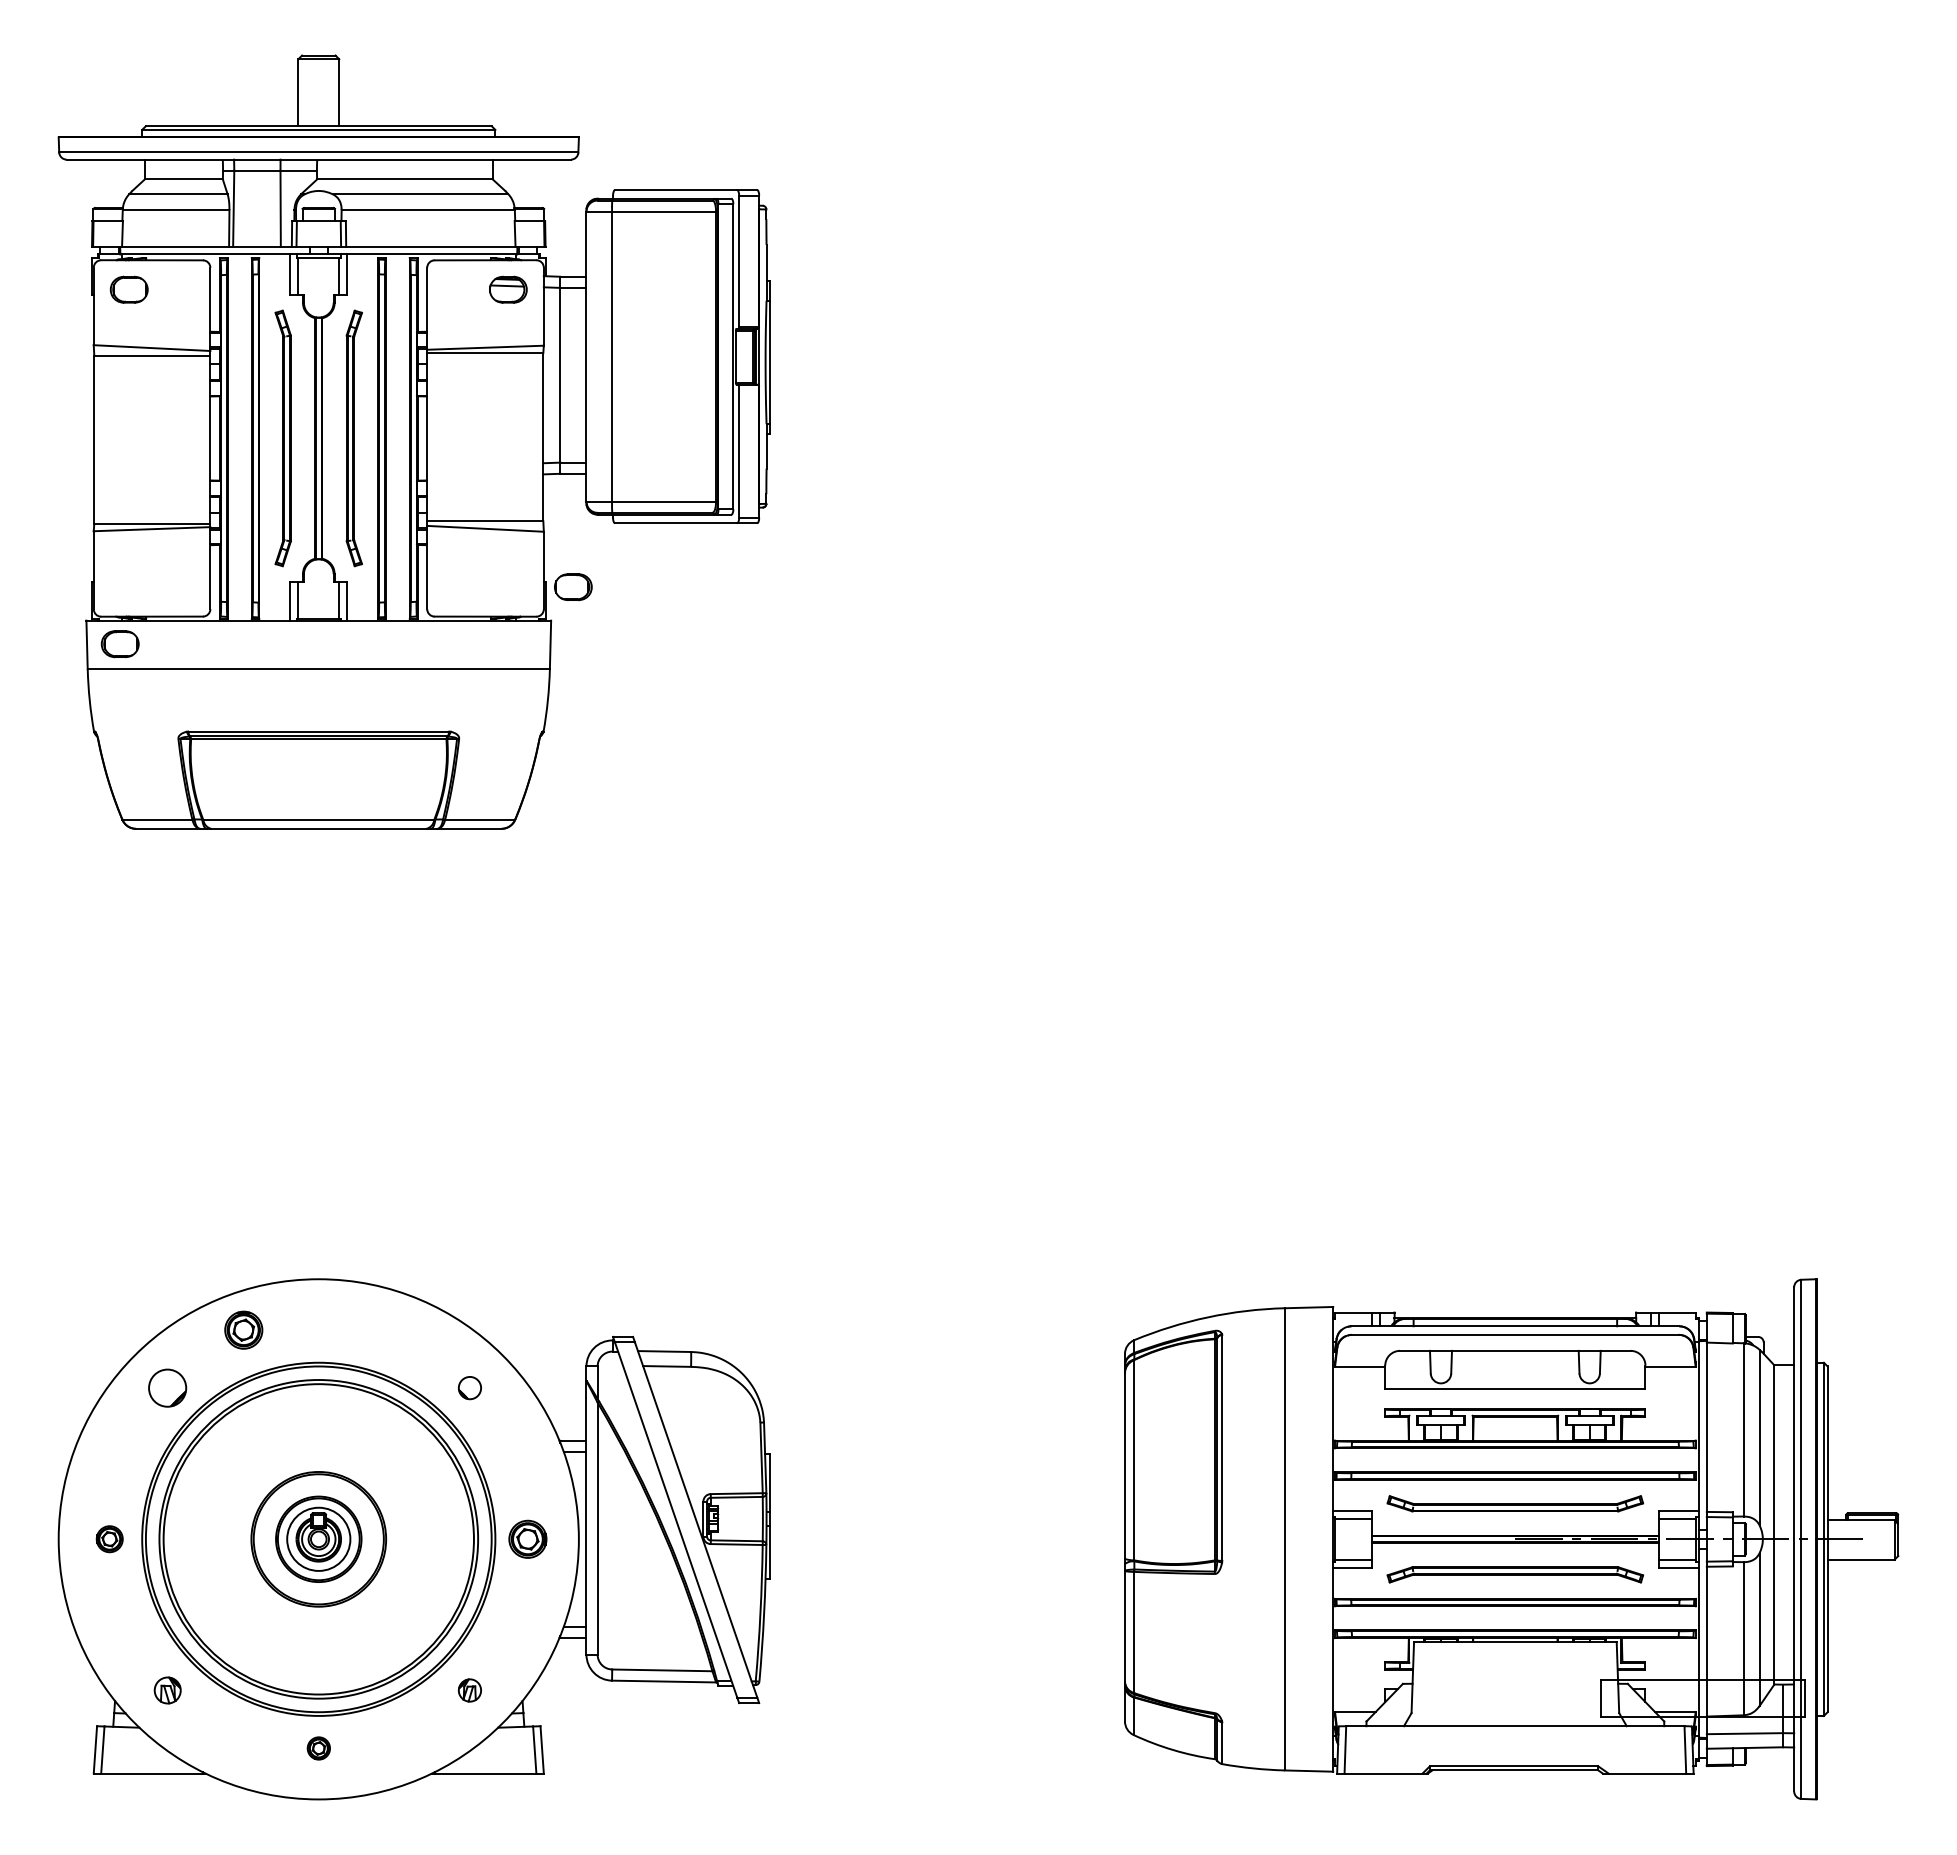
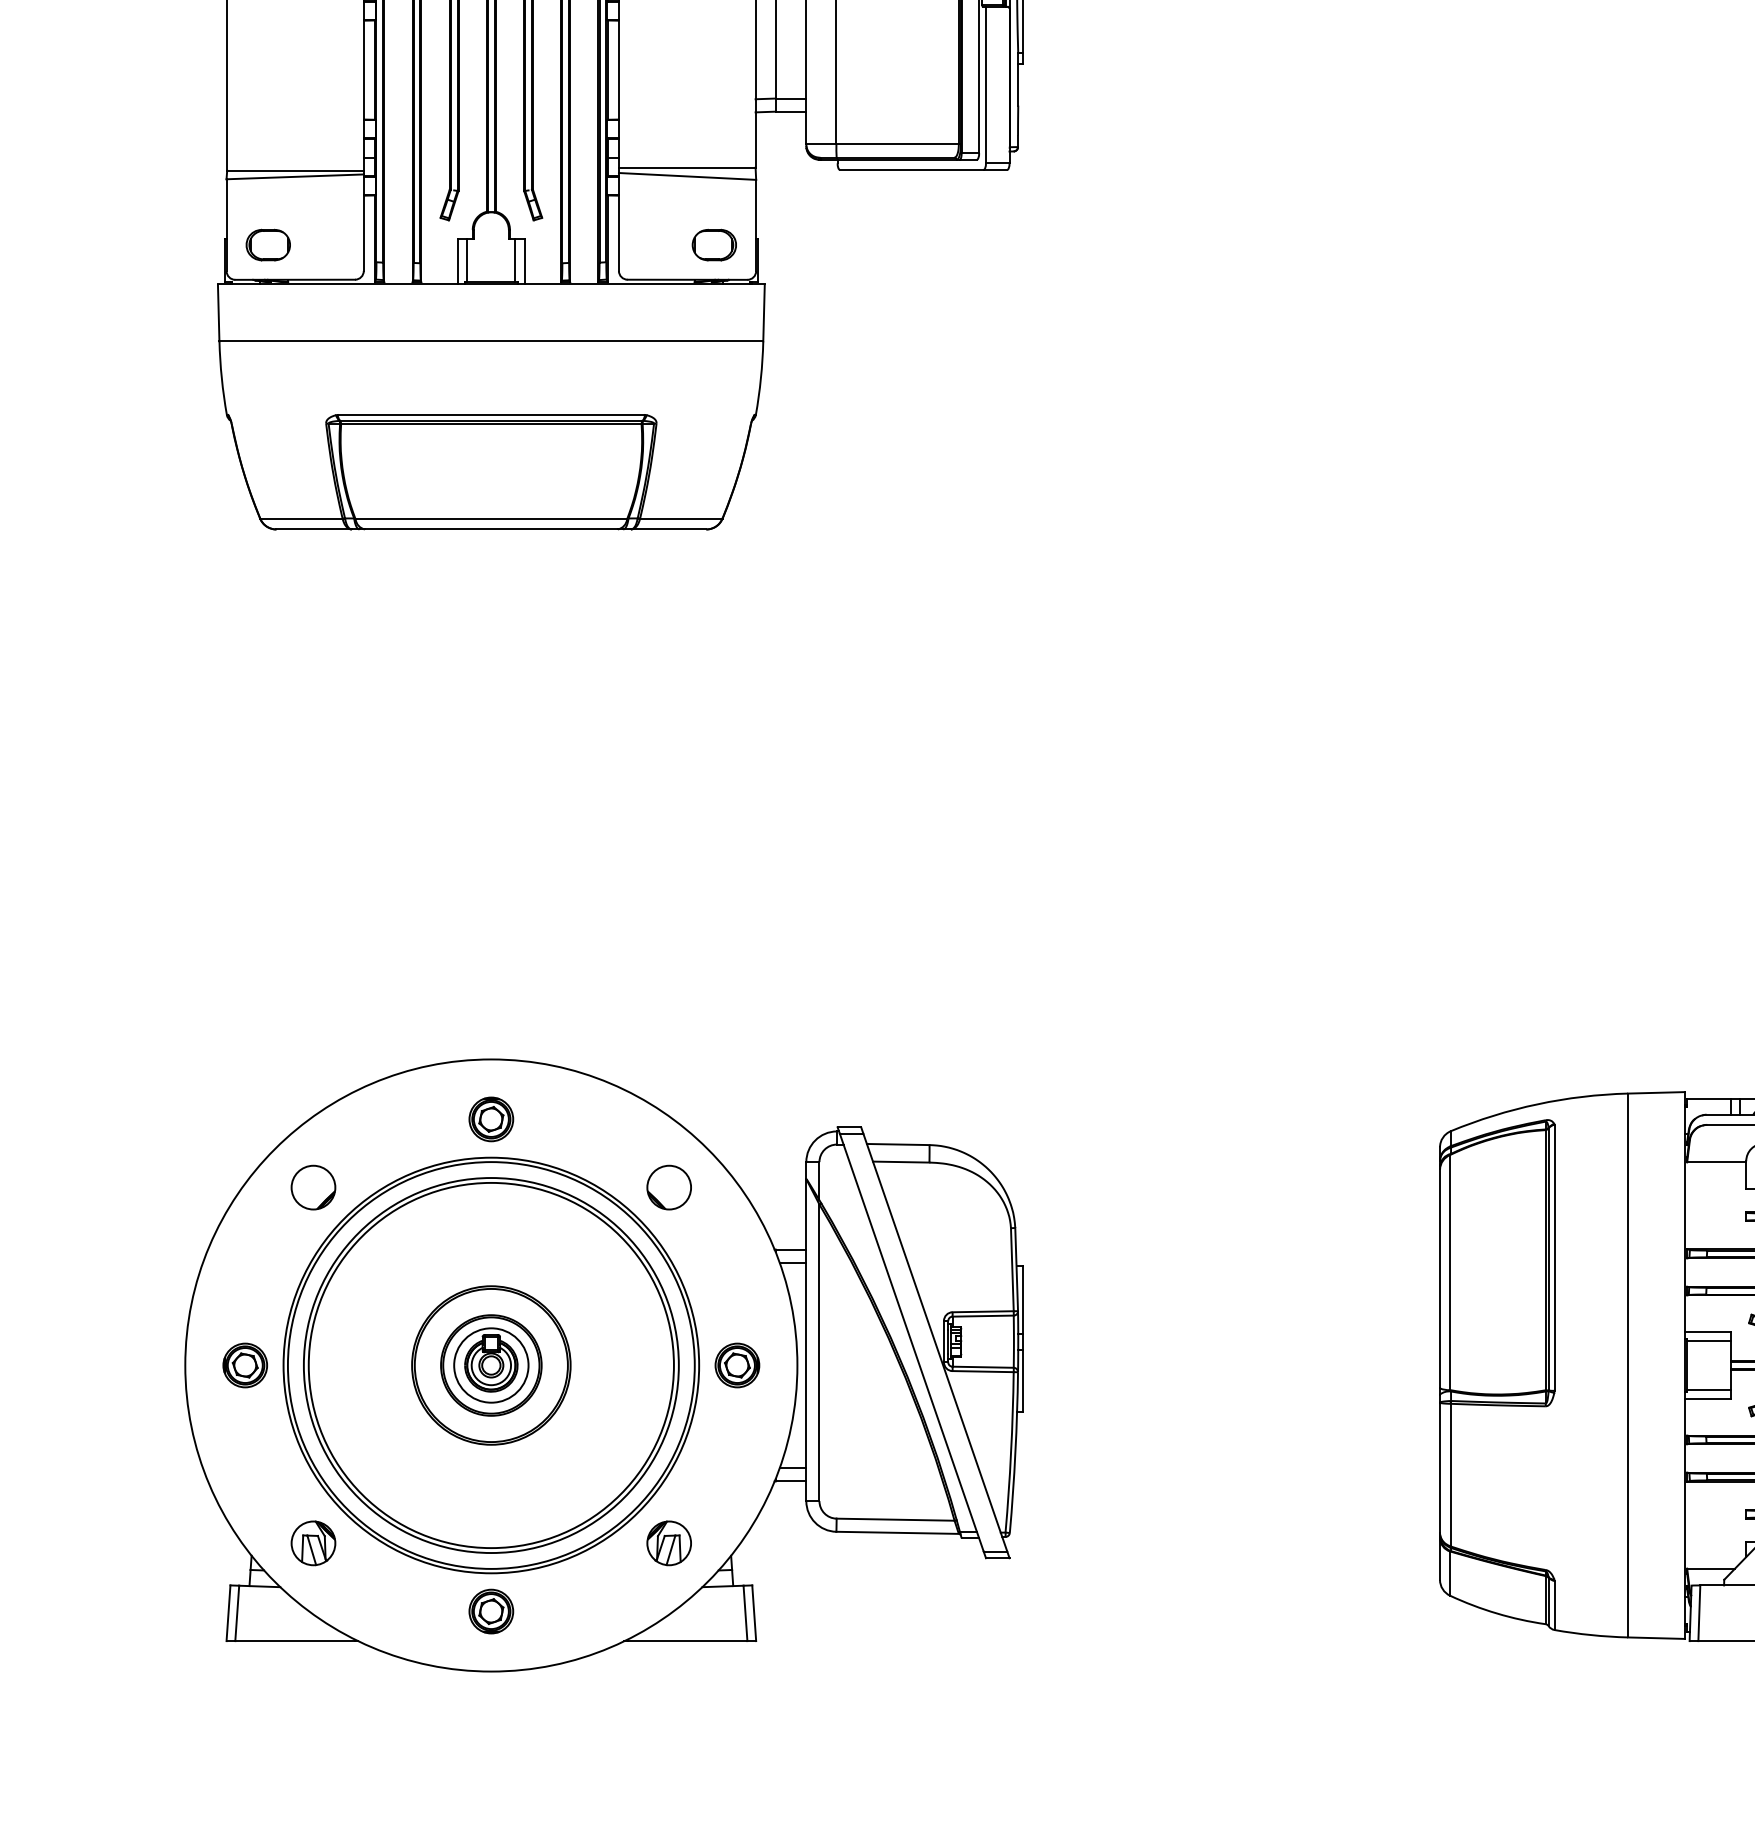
part: (573, 587) -> (714, 245), moved
part: (119, 644) -> (267, 245), moved
part: (243, 1329) -> (491, 1118), moved
part: (469, 1387) -> (668, 1186), size x1.67
part: (109, 1538) -> (245, 1364), size x1.43
part: (167, 1690) -> (313, 1543), size x1.43
part: (469, 1690) -> (668, 1543), size x1.67
part: (318, 1748) -> (491, 1611), size x1.67

